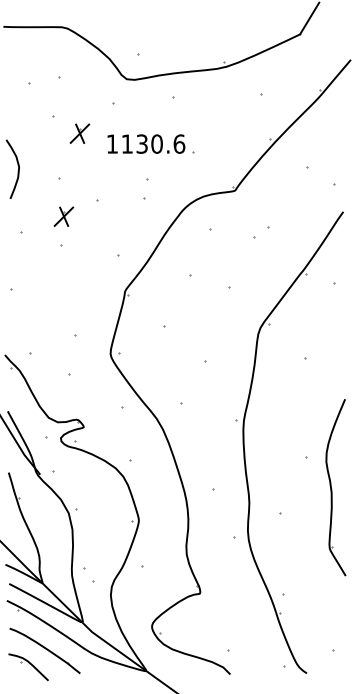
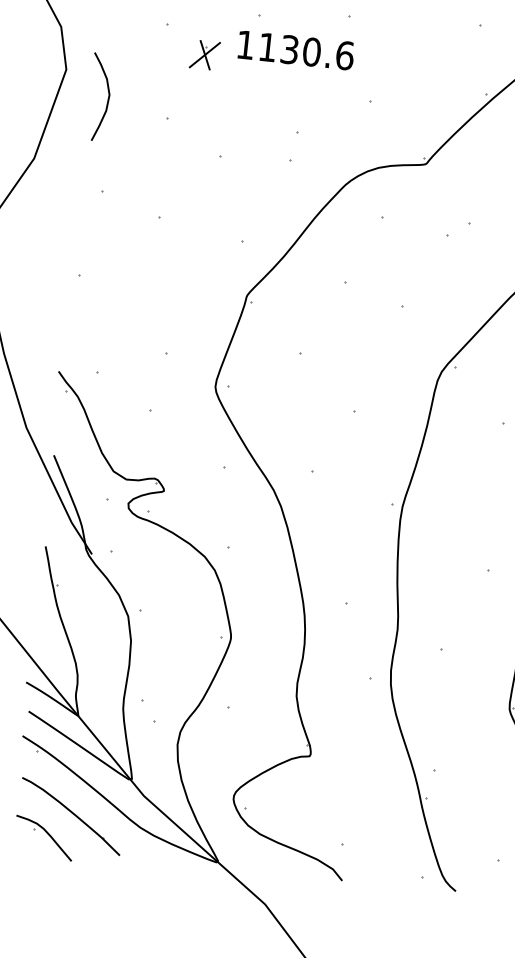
text: (146, 143) -> (296, 49), moved
part: (63, 216) -> (167, 175), removed

